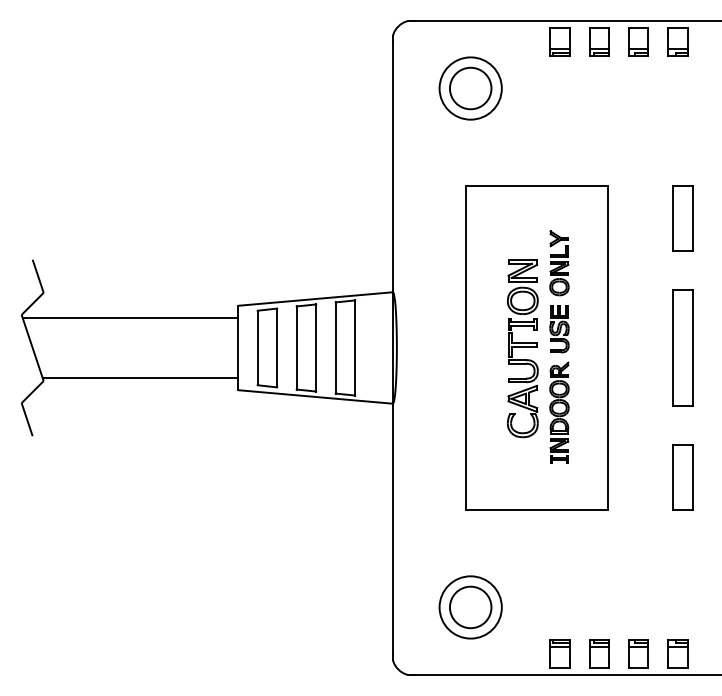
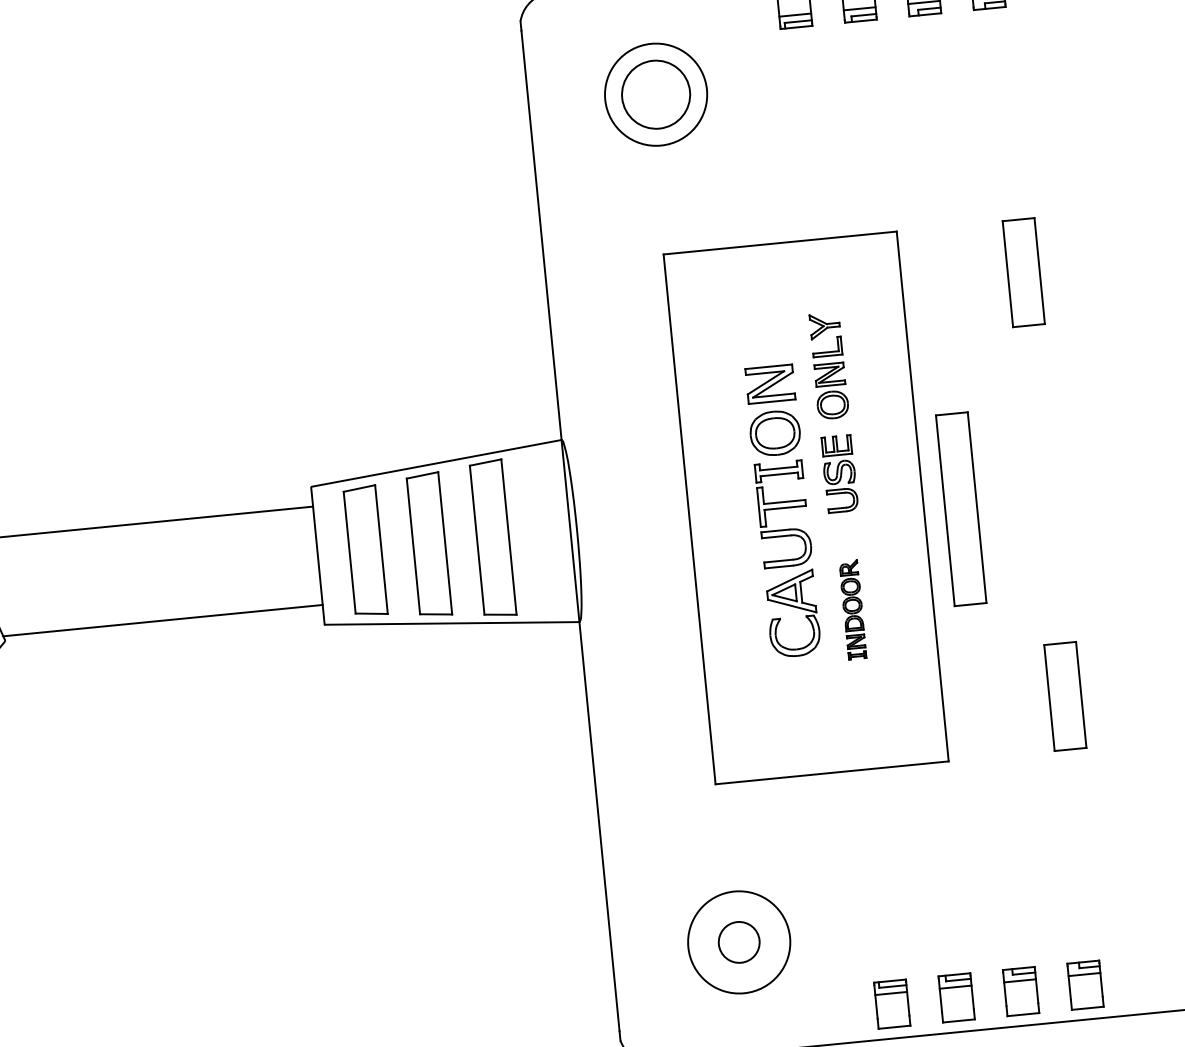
part: (682, 347) -> (960, 508), moved
part: (559, 412) -> (853, 609), size x0.6
circle: (470, 607) -> (738, 942), size x0.6

